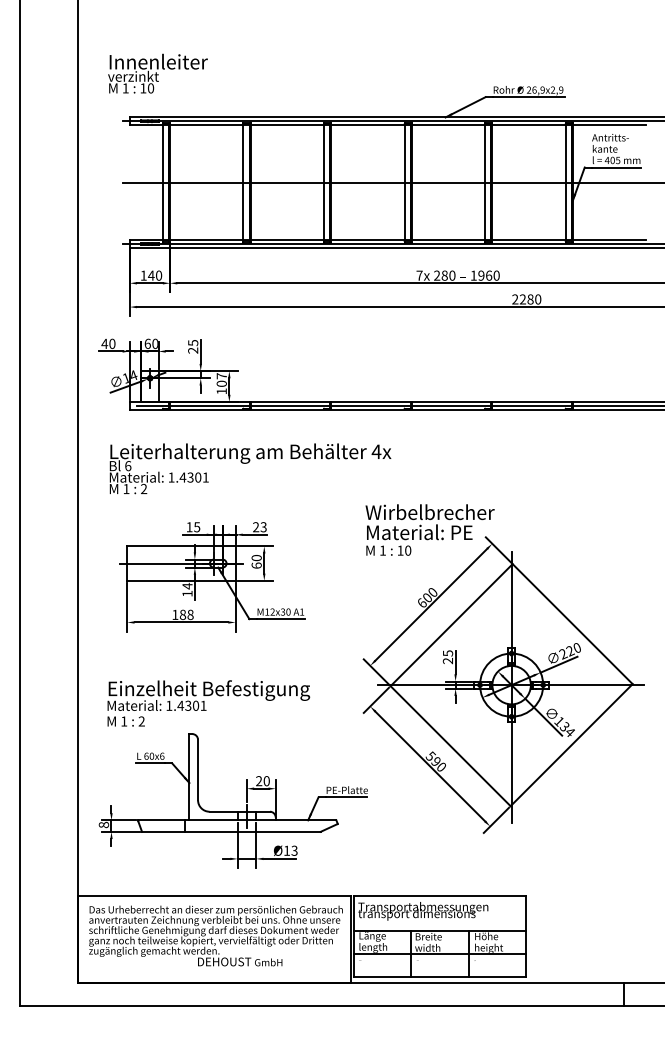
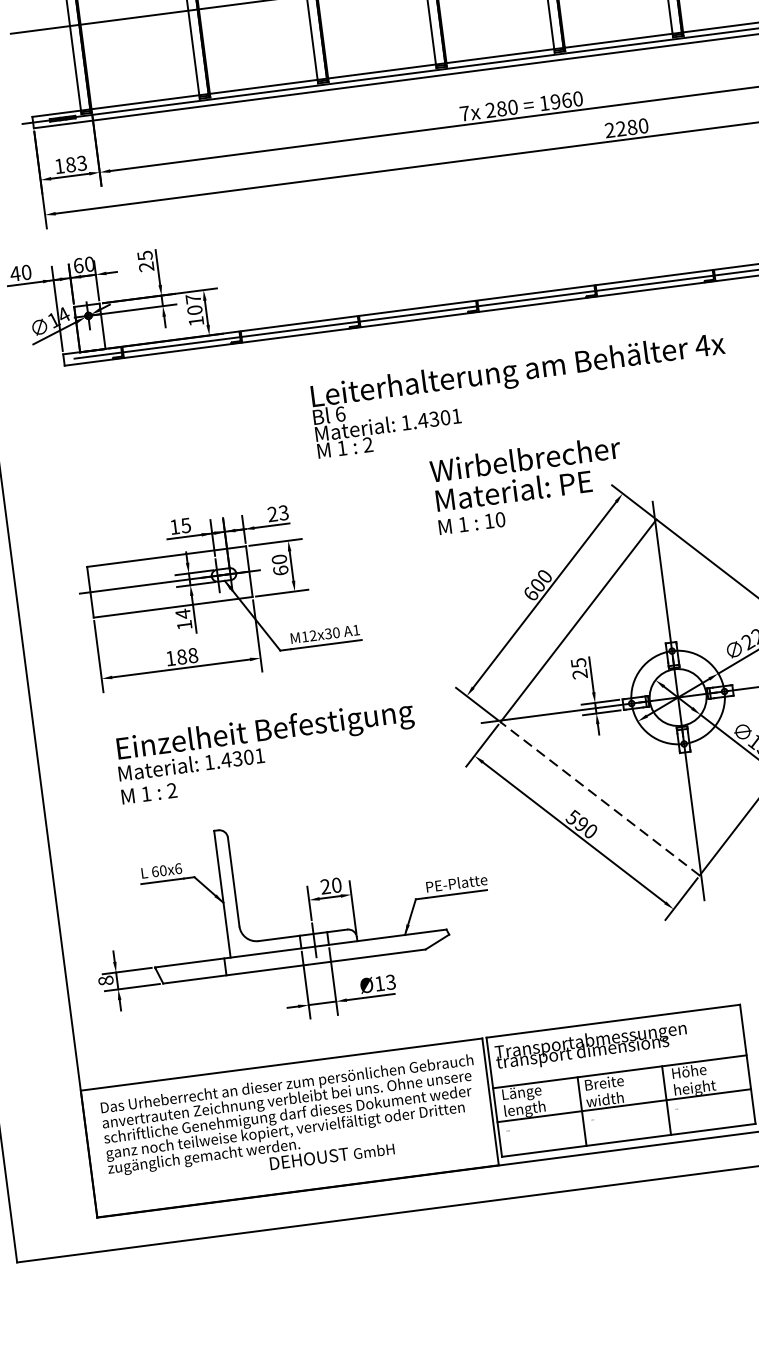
text: (155, 275) -> (76, 163), 140 -> 183
text: (250, 468) -> (520, 394), moved
text: (208, 703) -> (266, 751), moved
line: (450, 746) -> (600, 799), solid -> dashed

